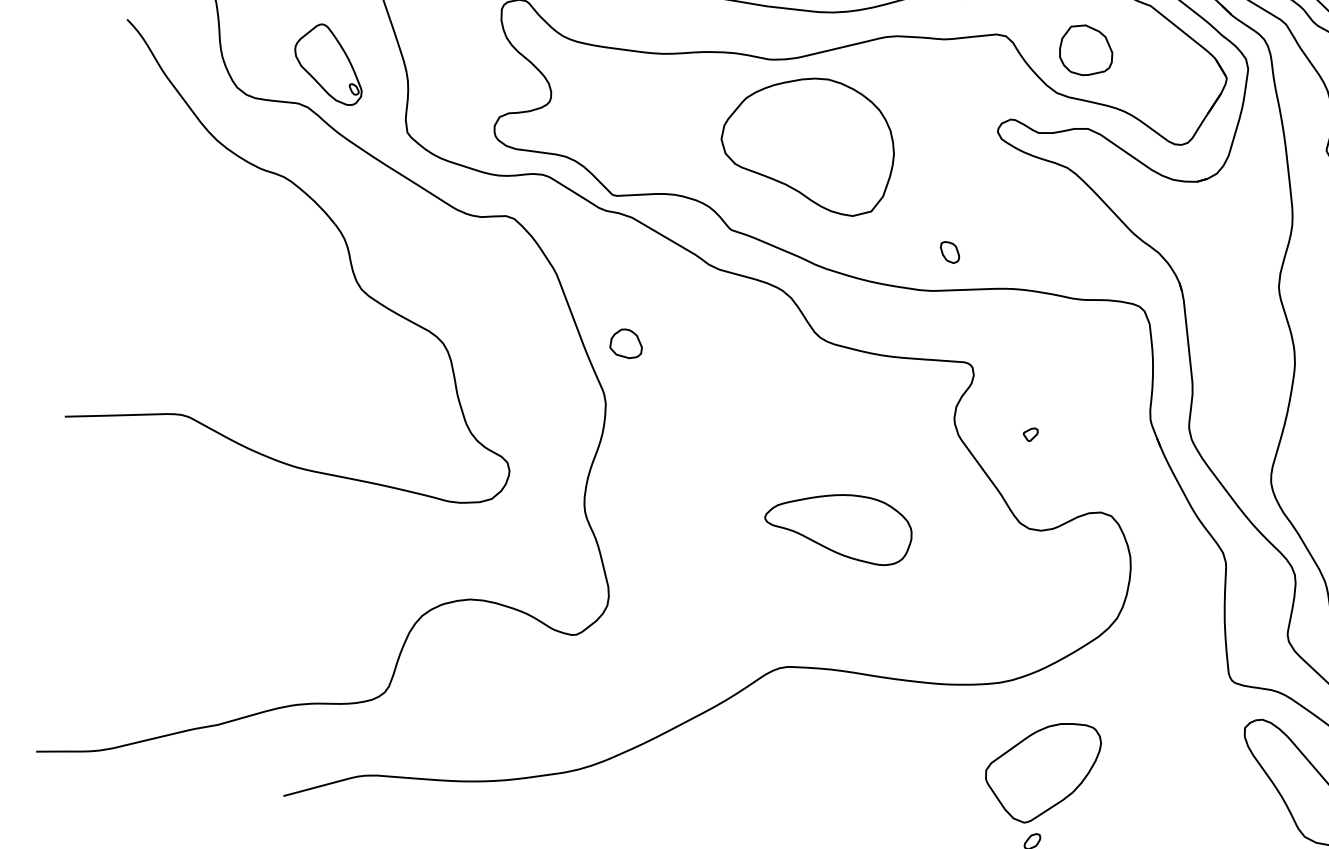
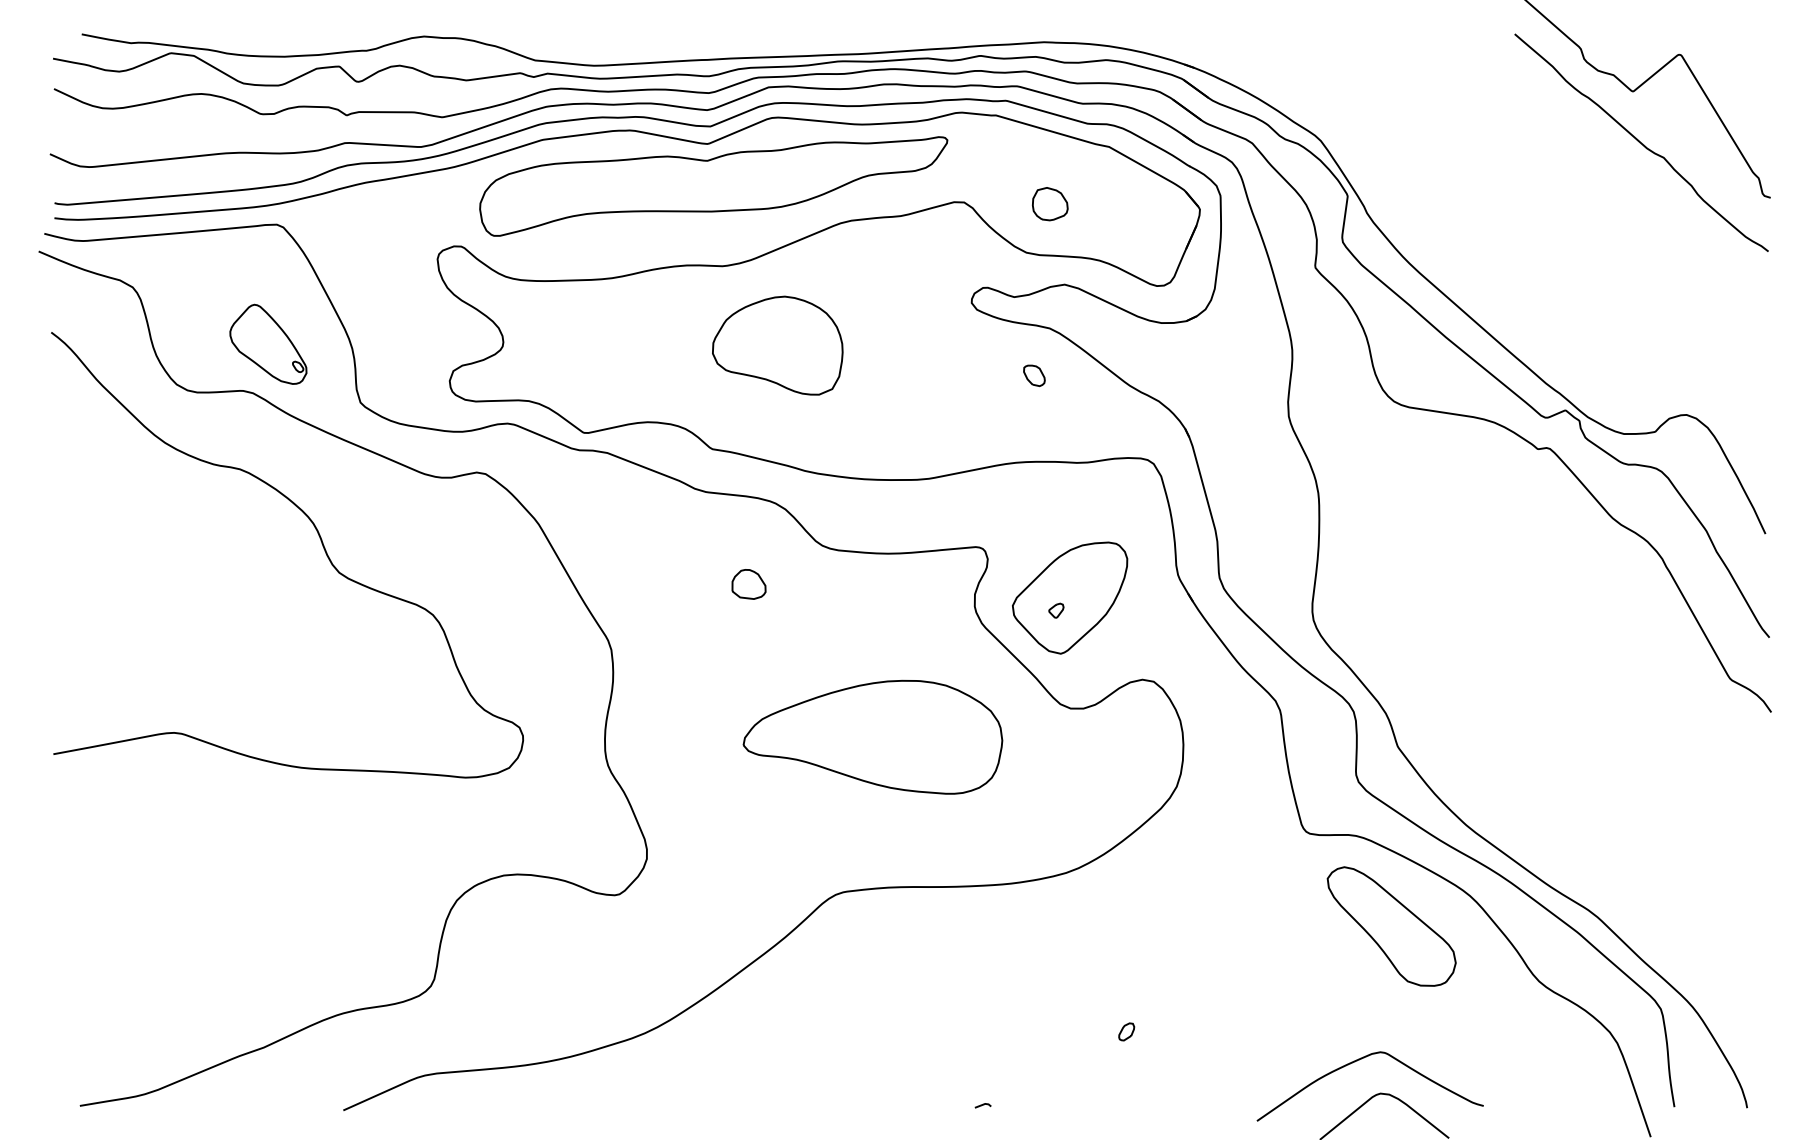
part: (1086, 51) -> (1050, 204), size x0.62
part: (808, 142) -> (777, 345), size x0.71
part: (950, 252) -> (1034, 375), moved
part: (626, 343) -> (748, 584), moved
part: (838, 524) -> (872, 736), size x1.67
part: (1041, 771) -> (1070, 597), moved

